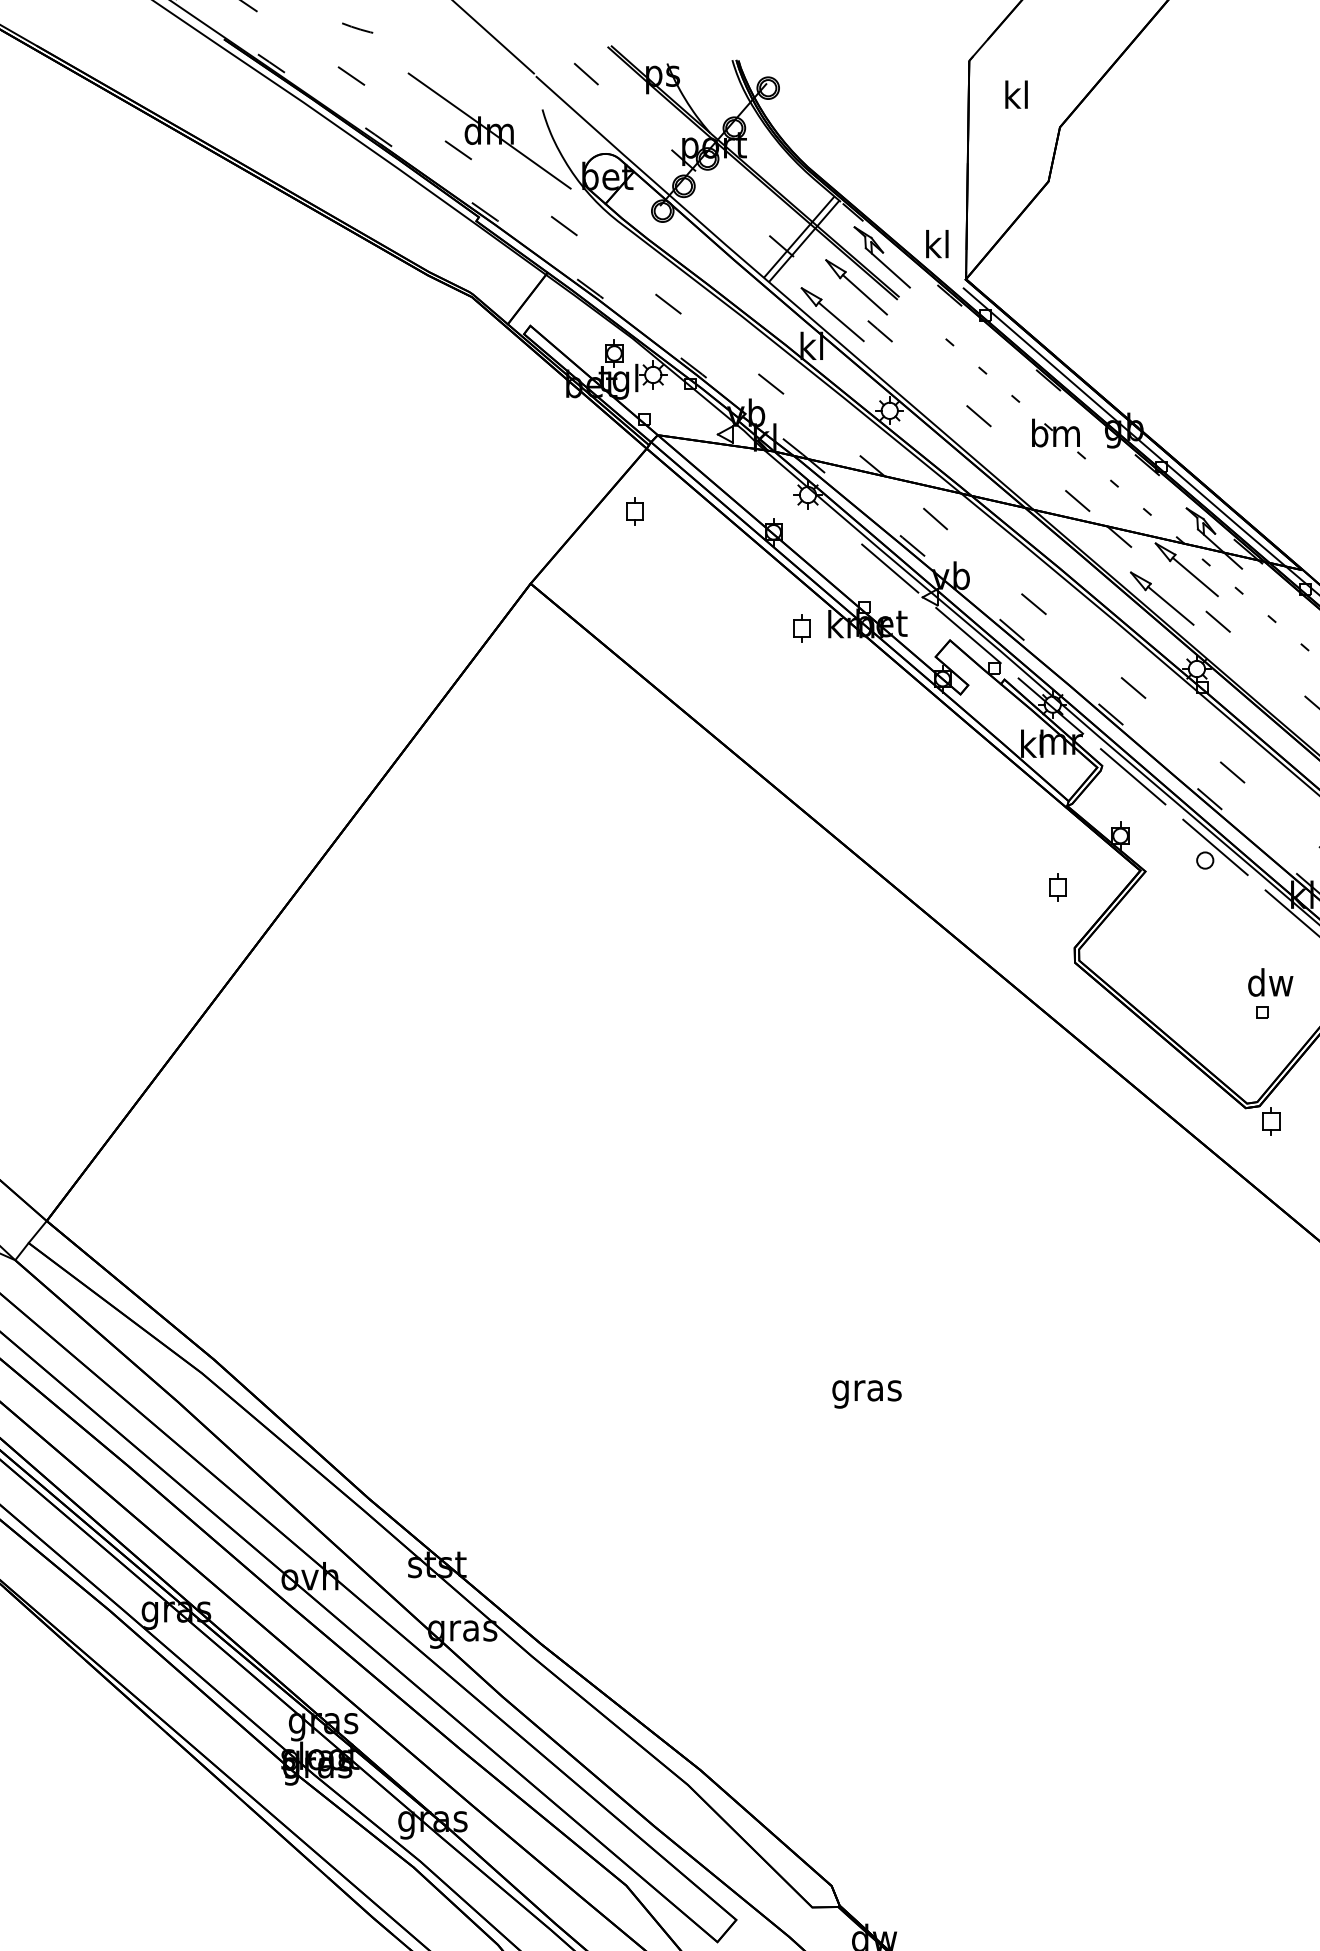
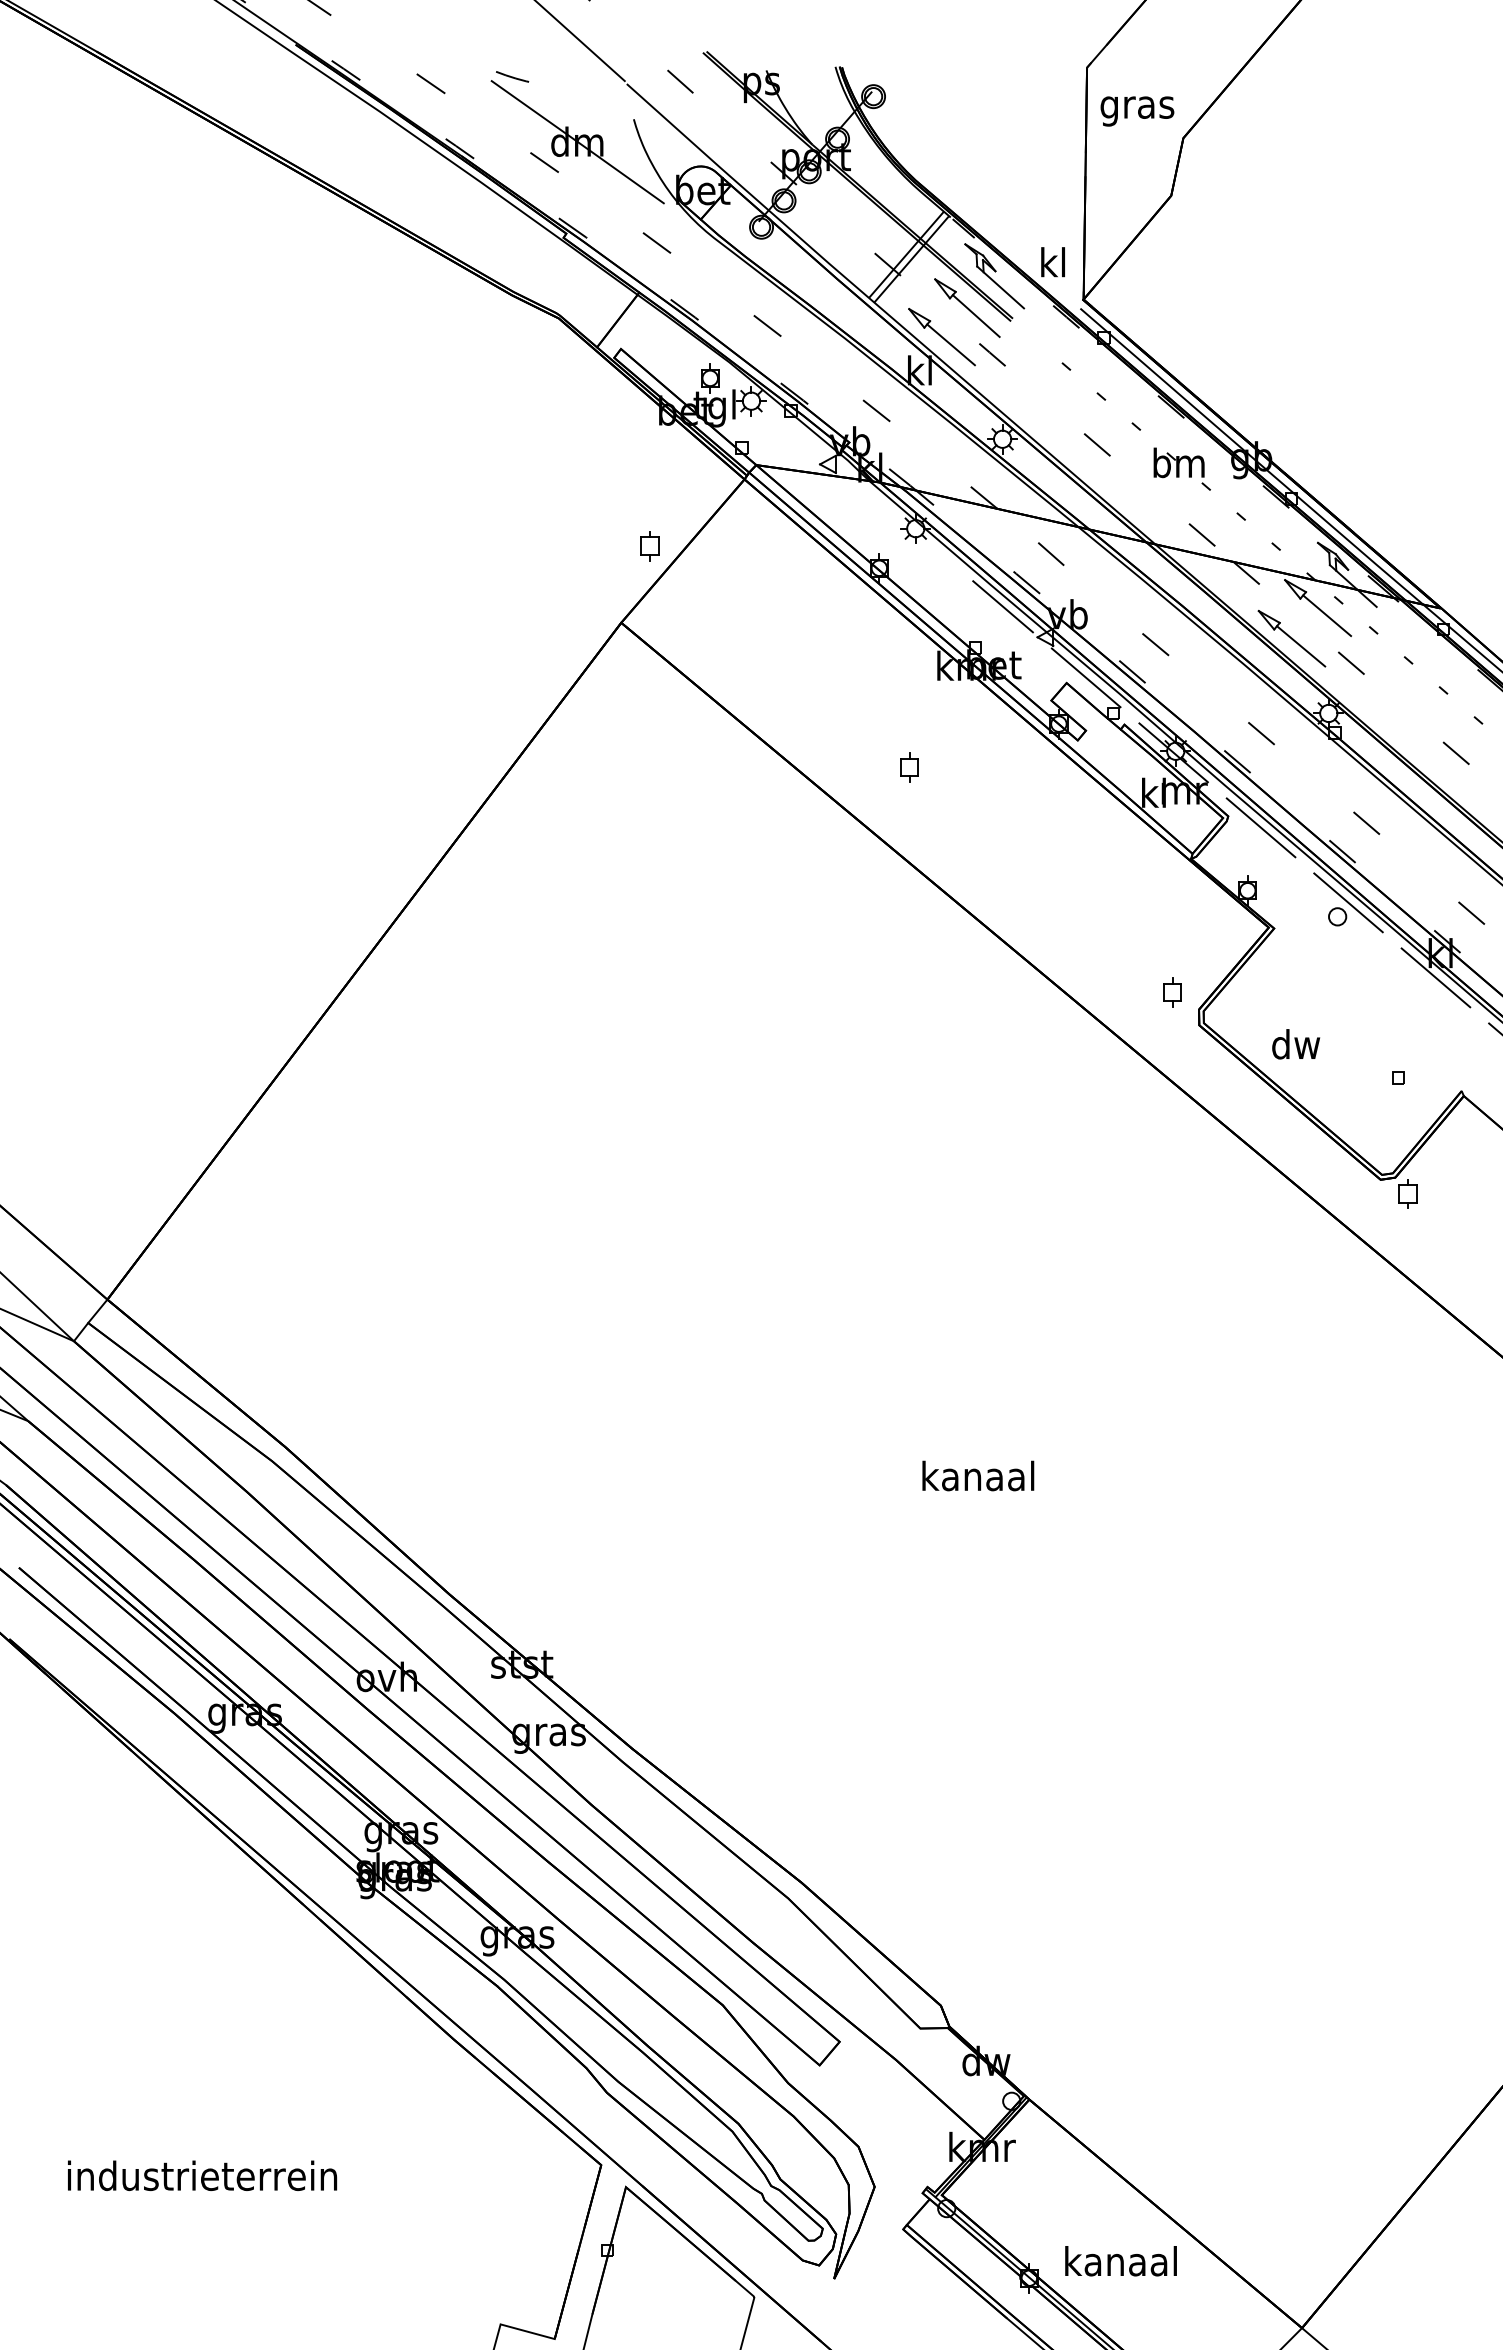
line: (357, 27) -> (512, 76), moved
text: (1016, 98) -> (1137, 107), kl -> gras
part: (634, 511) -> (649, 546), moved
part: (802, 628) -> (909, 767), moved
part: (1058, 887) -> (1172, 992), moved
text: (1271, 982) -> (1296, 1044), moved
text: (867, 1390) -> (978, 1479), gras -> kanaal

